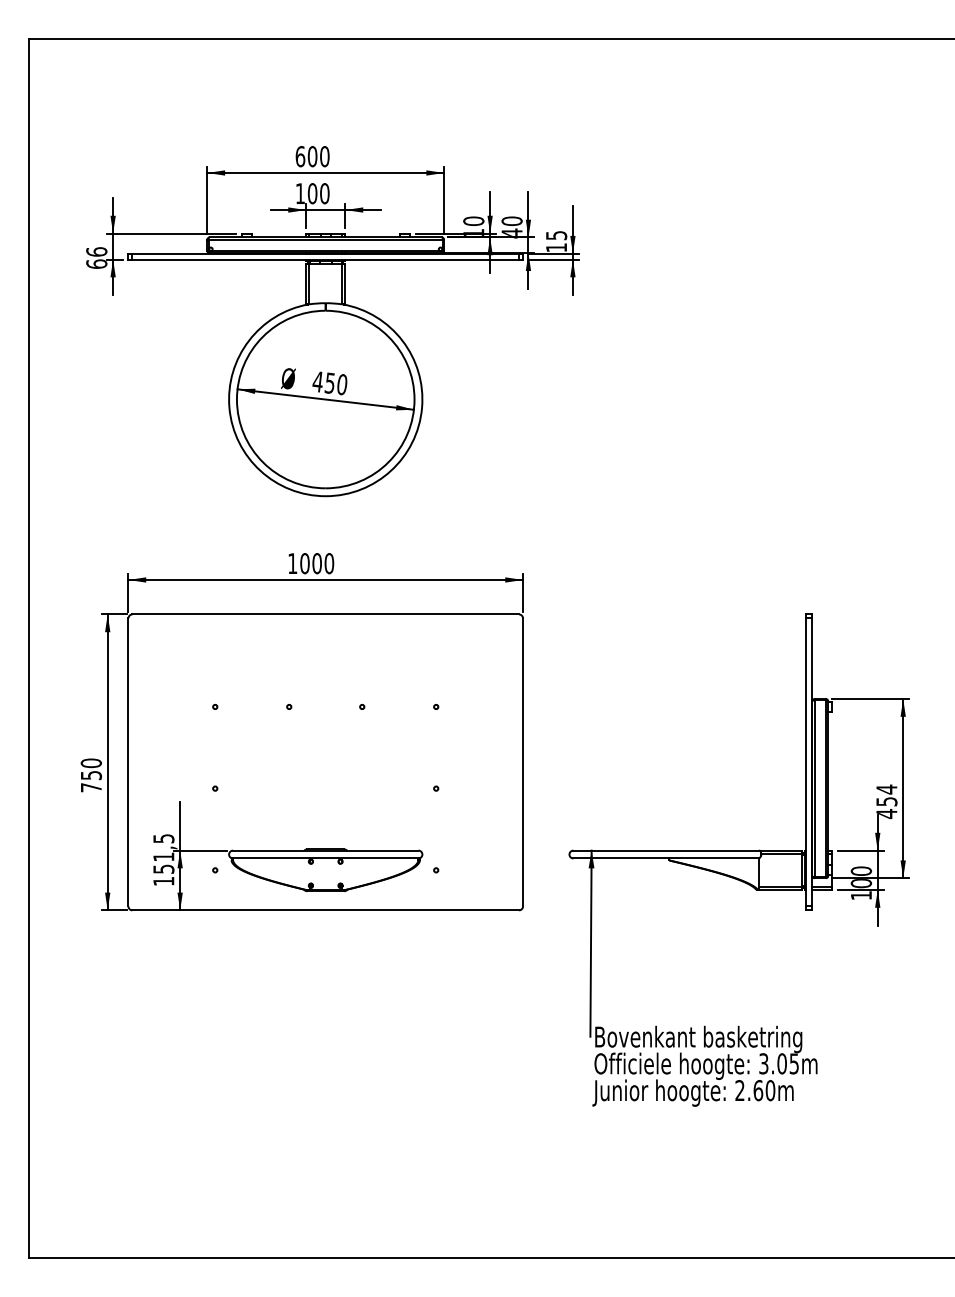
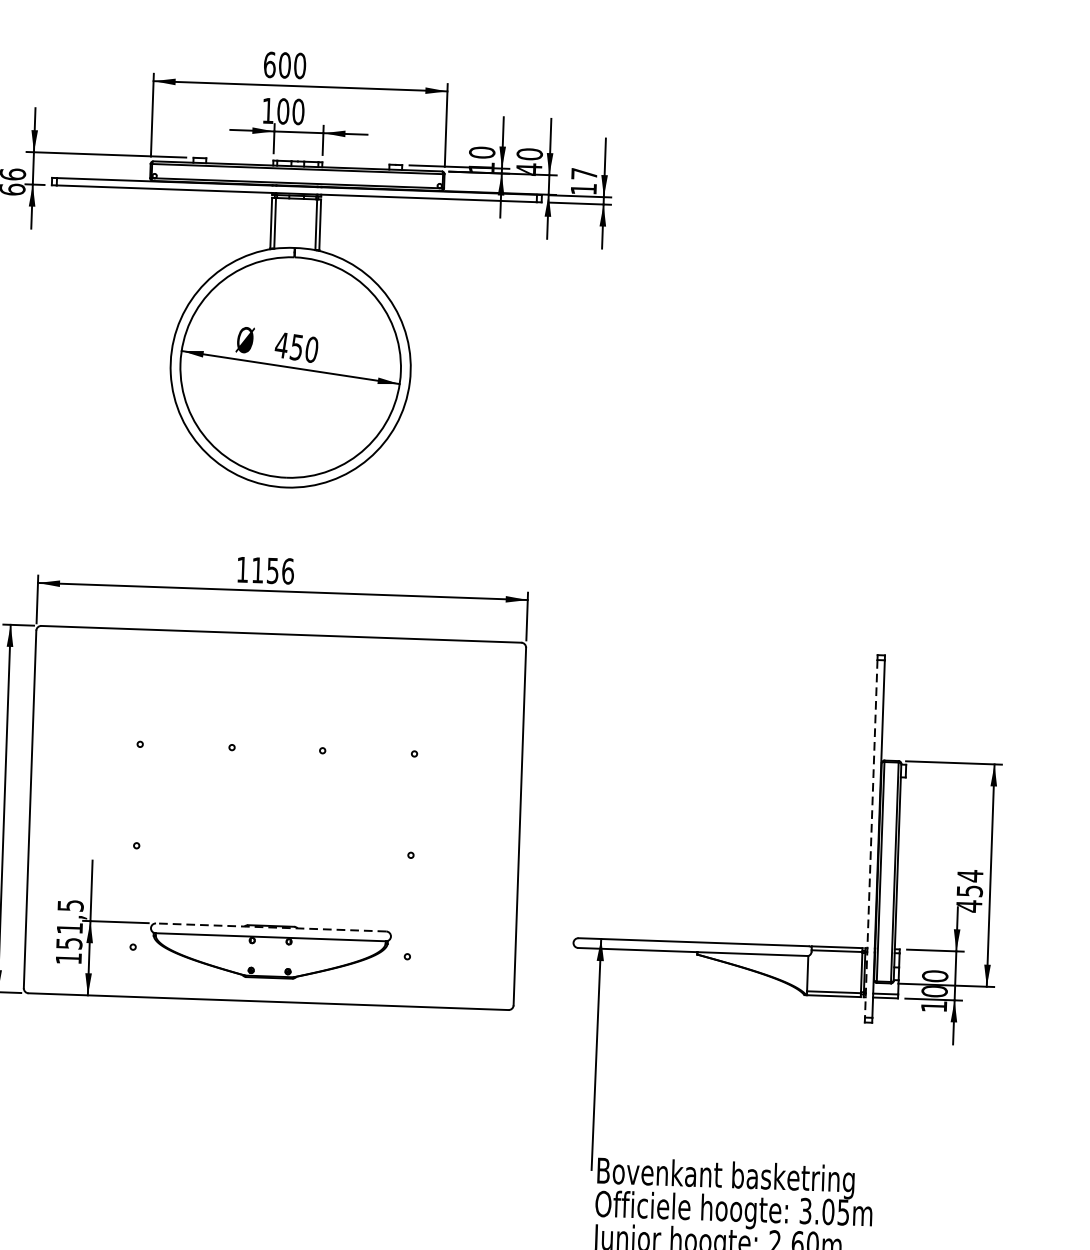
text: (556, 235) -> (584, 173), 15 -> 17
text: (317, 563) -> (273, 570), 1000 -> 1156
line: (806, 762) -> (871, 838), solid -> dashed
line: (325, 850) -> (270, 927), solid -> dashed

